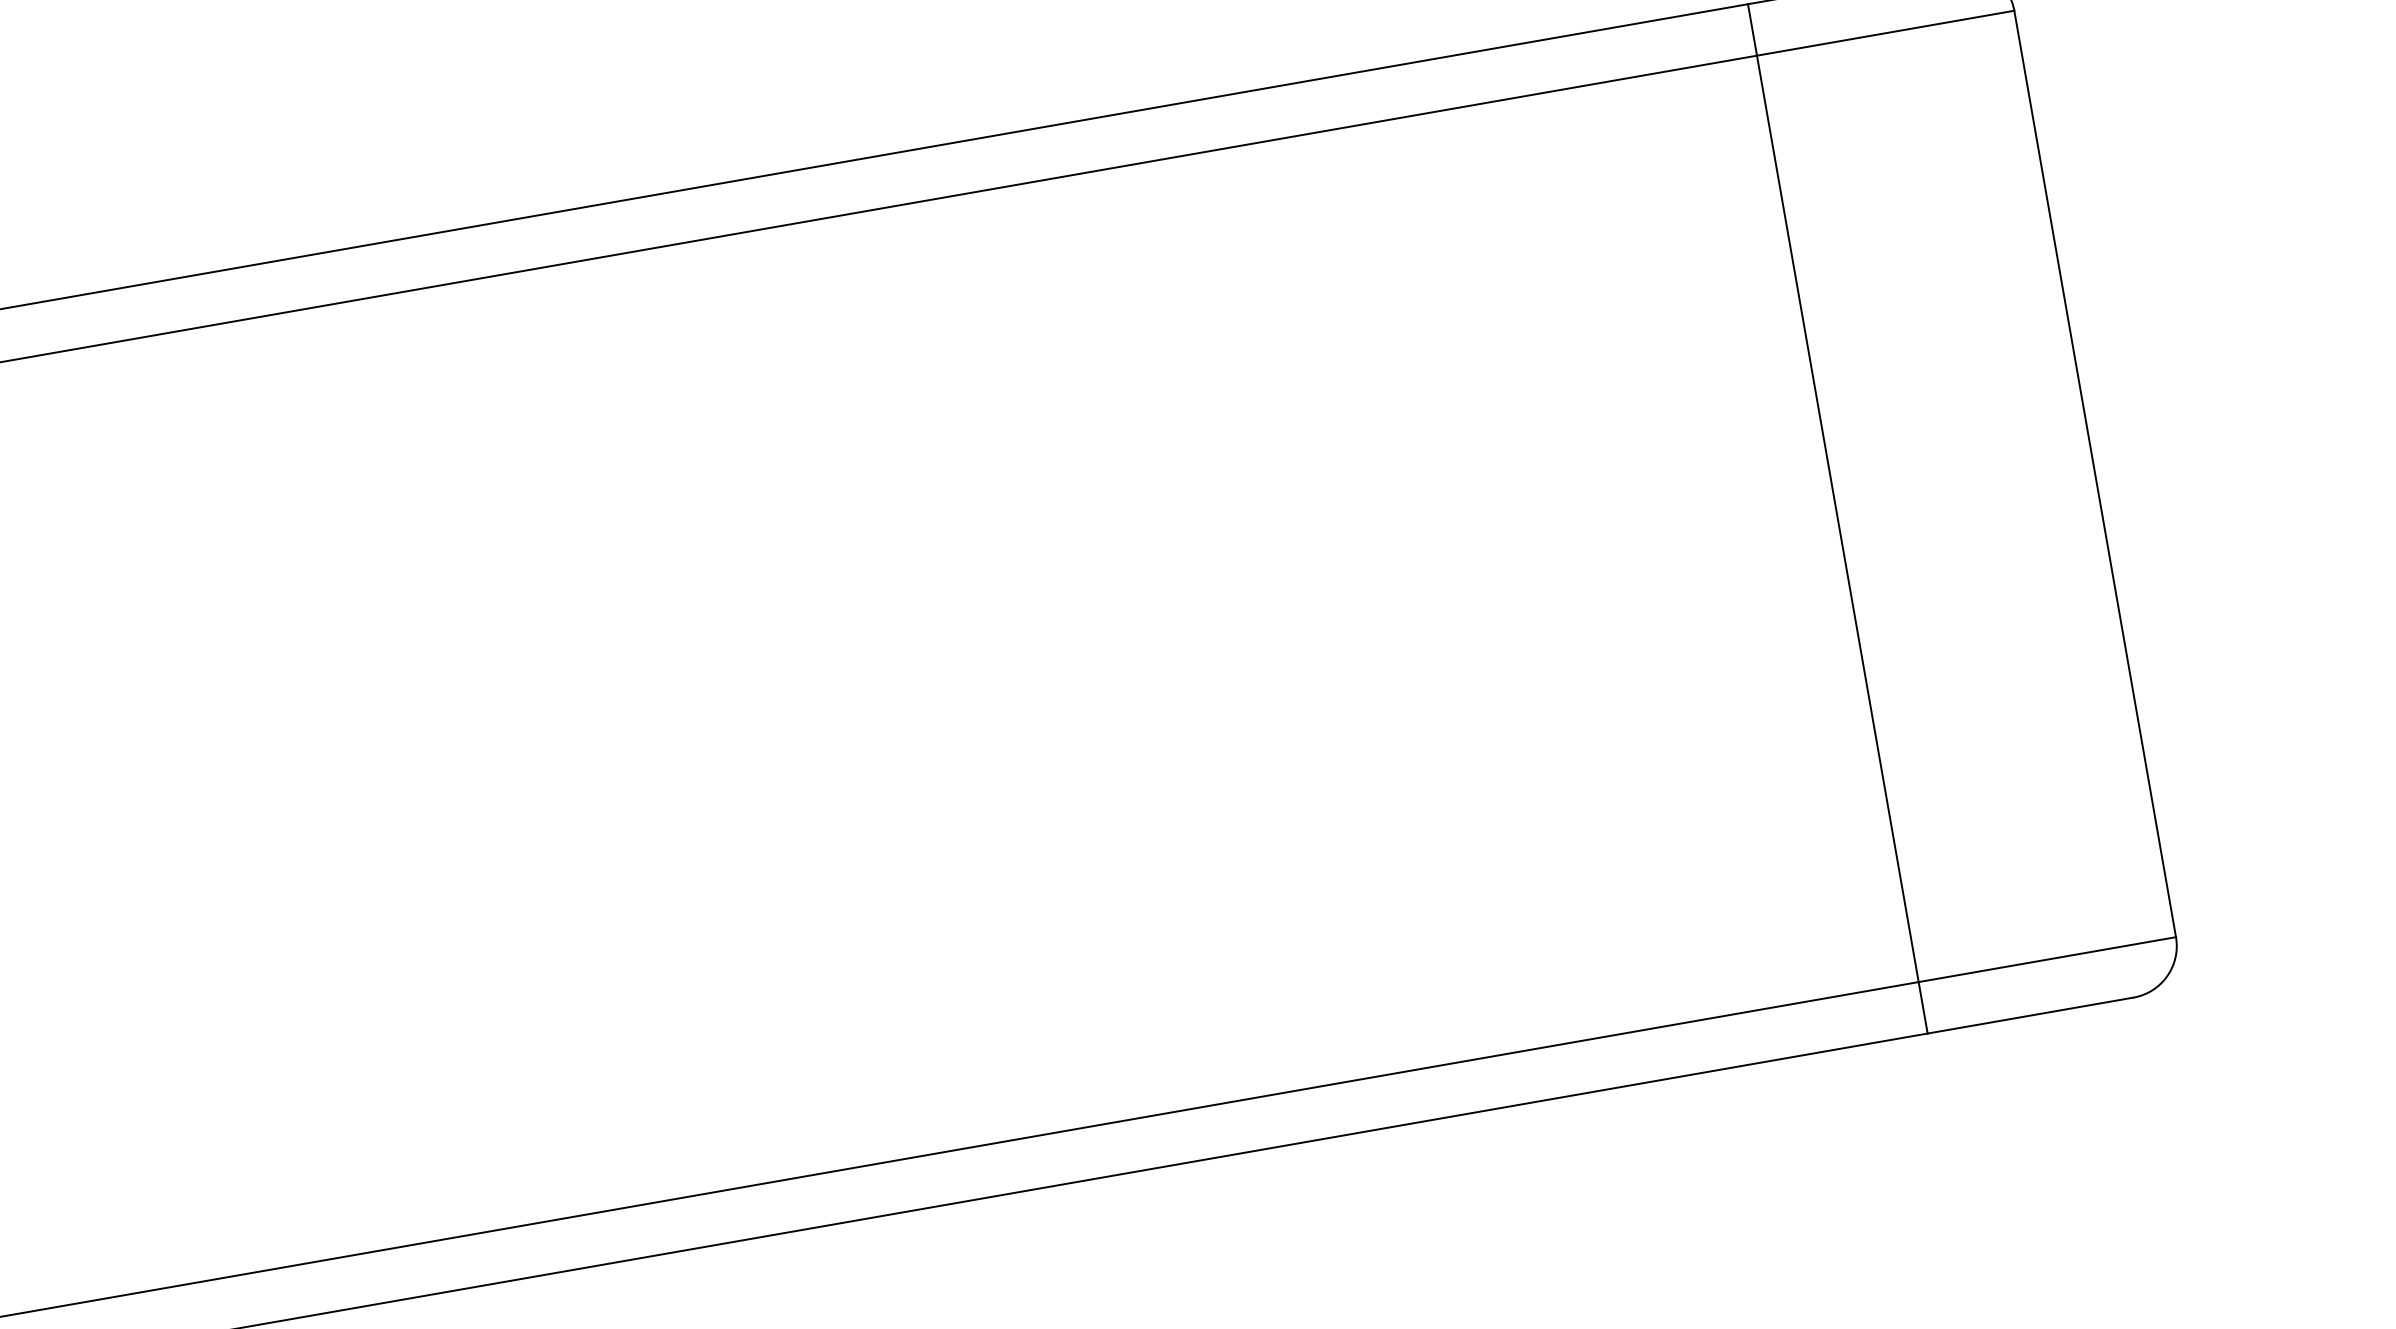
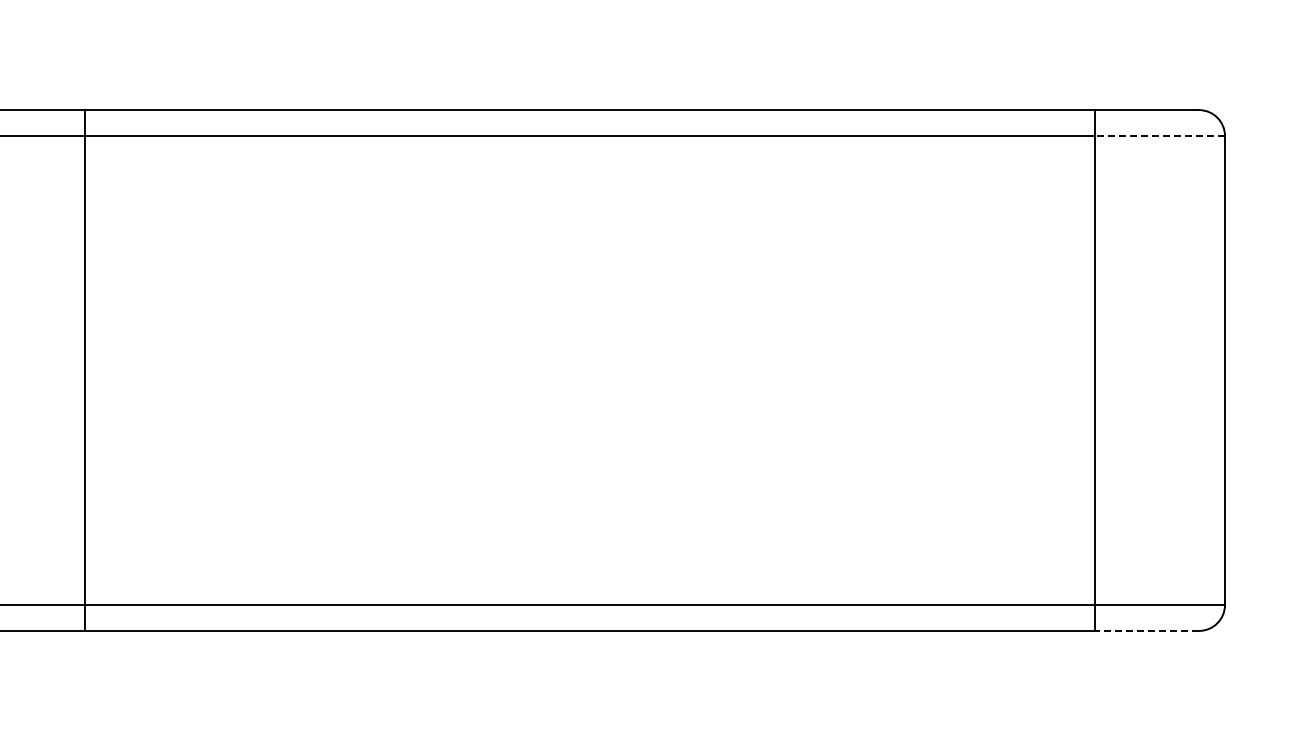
line: (1884, 34) -> (1159, 136), solid -> dashed
line: (2029, 1014) -> (1146, 630), solid -> dashed

